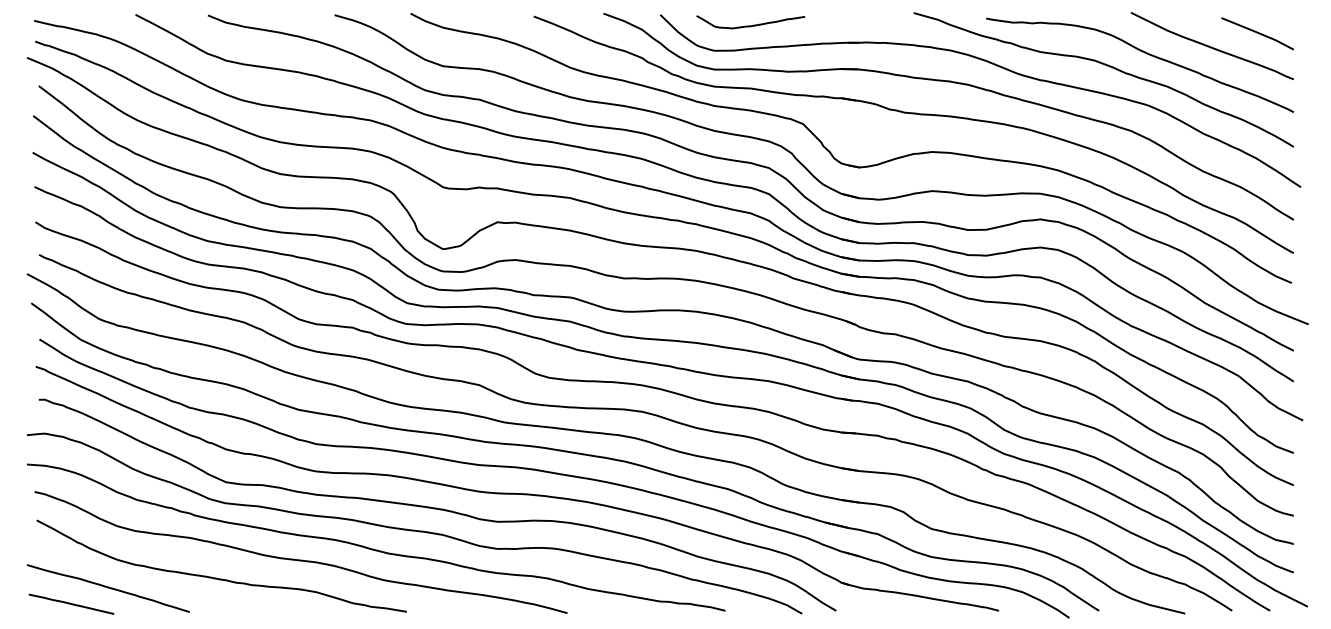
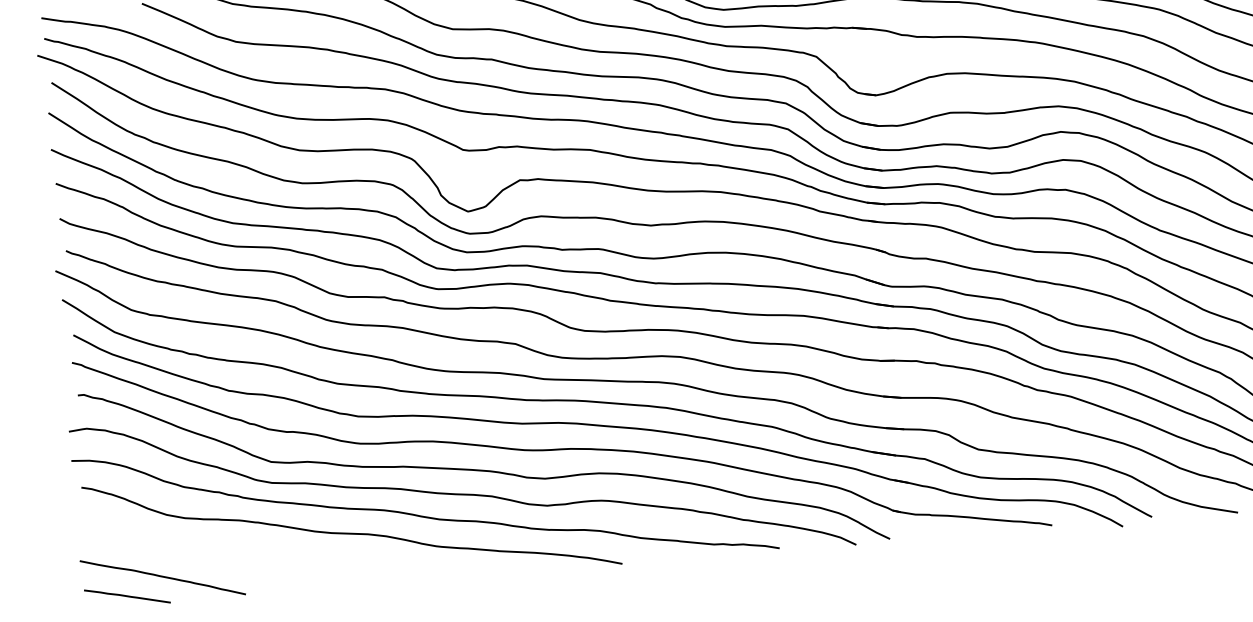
curve: (216, 577) -> (269, 557), removed

